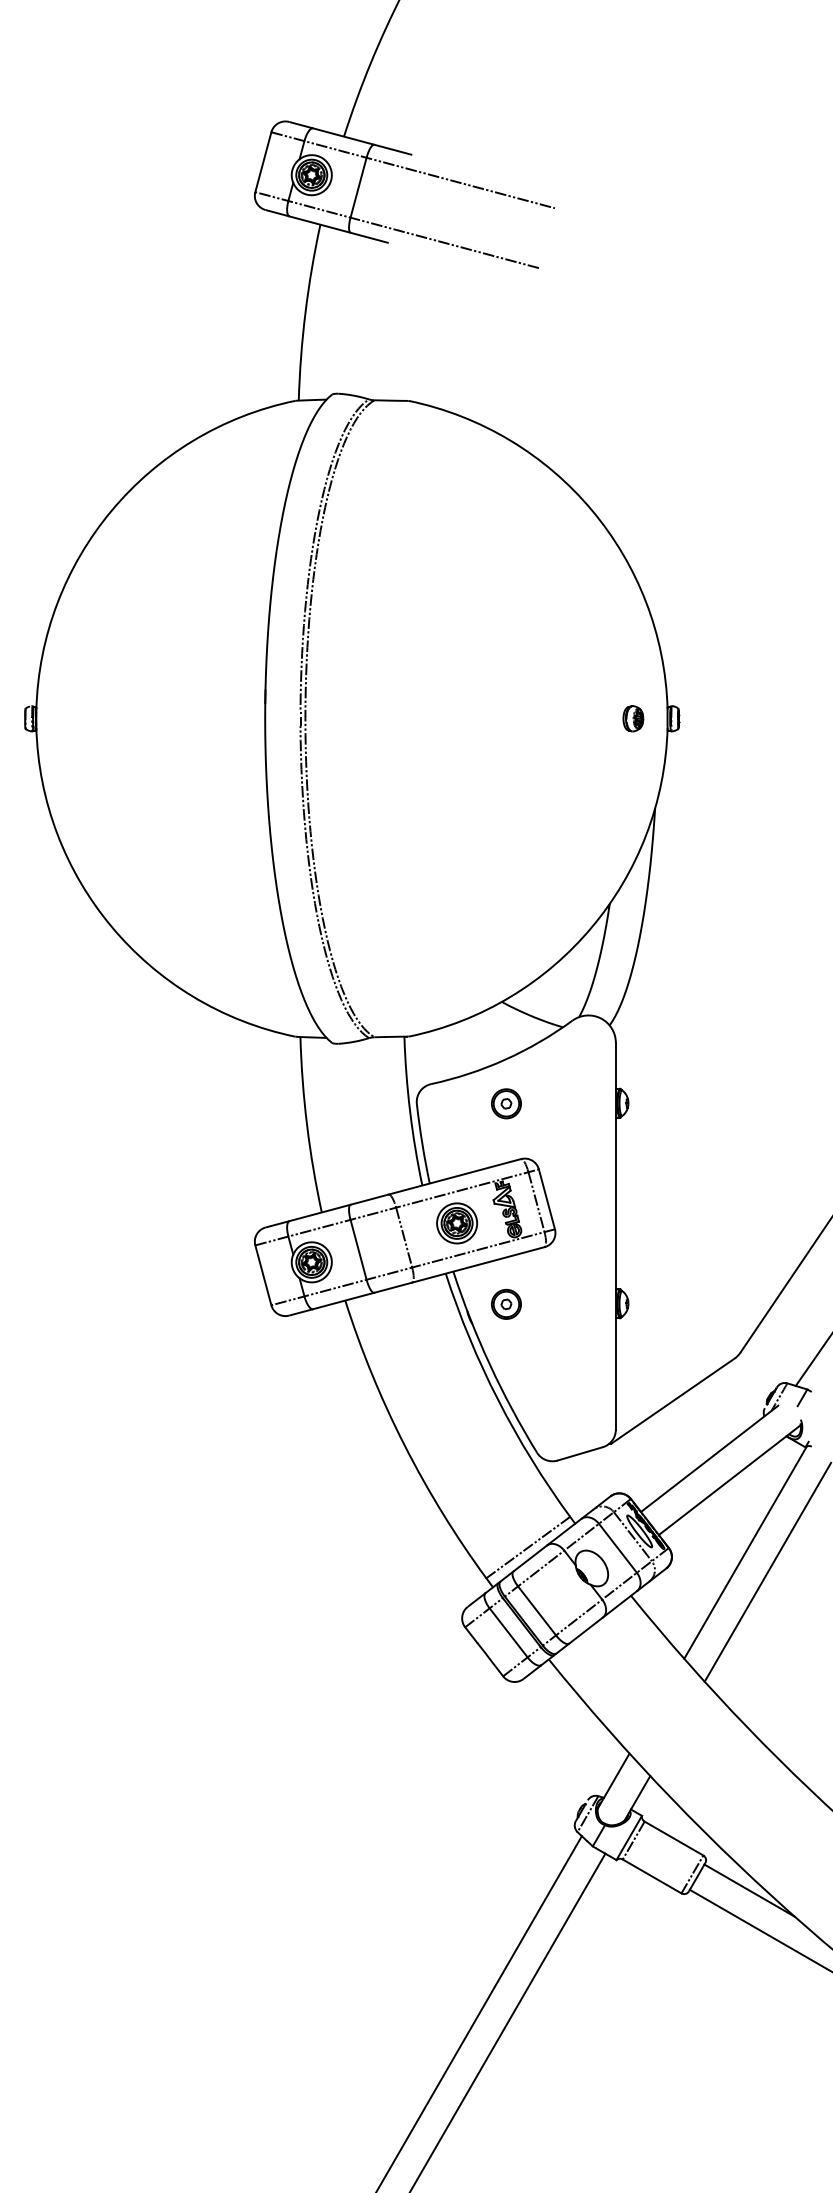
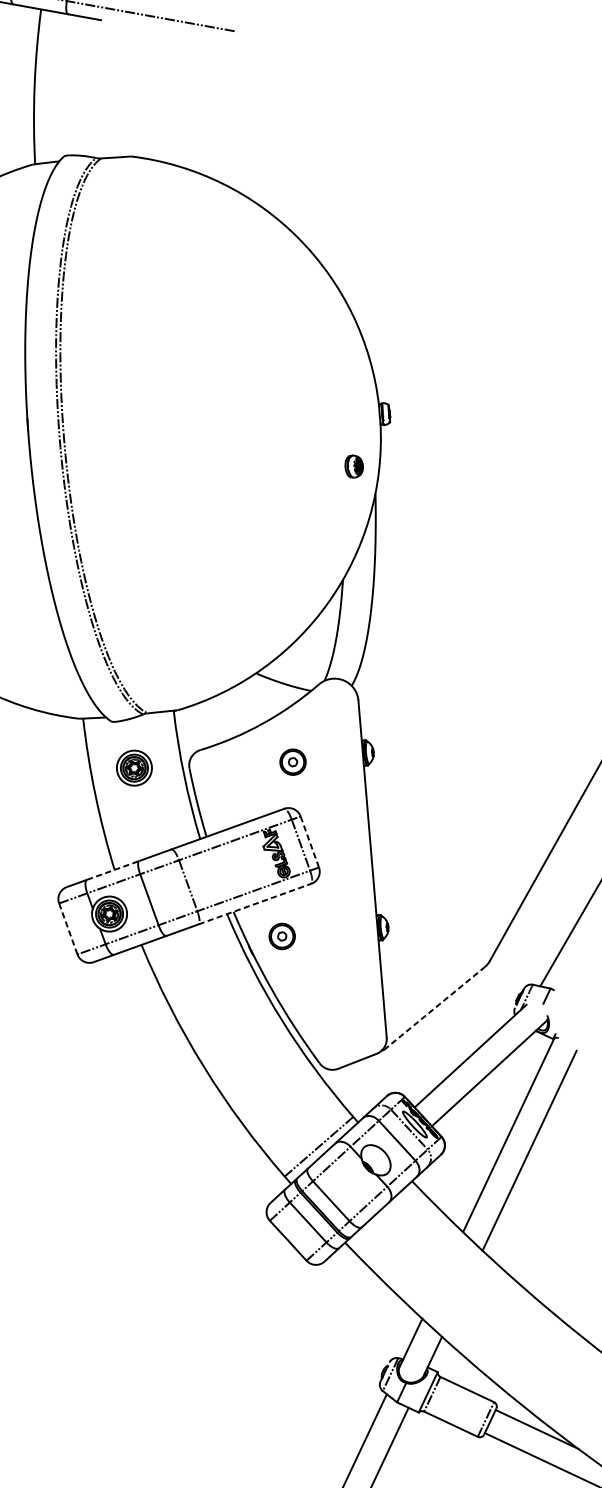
part: (633, 718) -> (354, 466), moved
part: (506, 1103) -> (293, 761), moved
line: (546, 1199) -> (309, 842), solid -> dashed
line: (320, 1212) -> (113, 870), solid -> dashed
part: (457, 1223) -> (134, 768), moved
line: (478, 1264) -> (254, 903), solid -> dashed
line: (263, 1275) -> (68, 929), solid -> dashed
line: (673, 1400) -> (434, 1007), solid -> dashed

